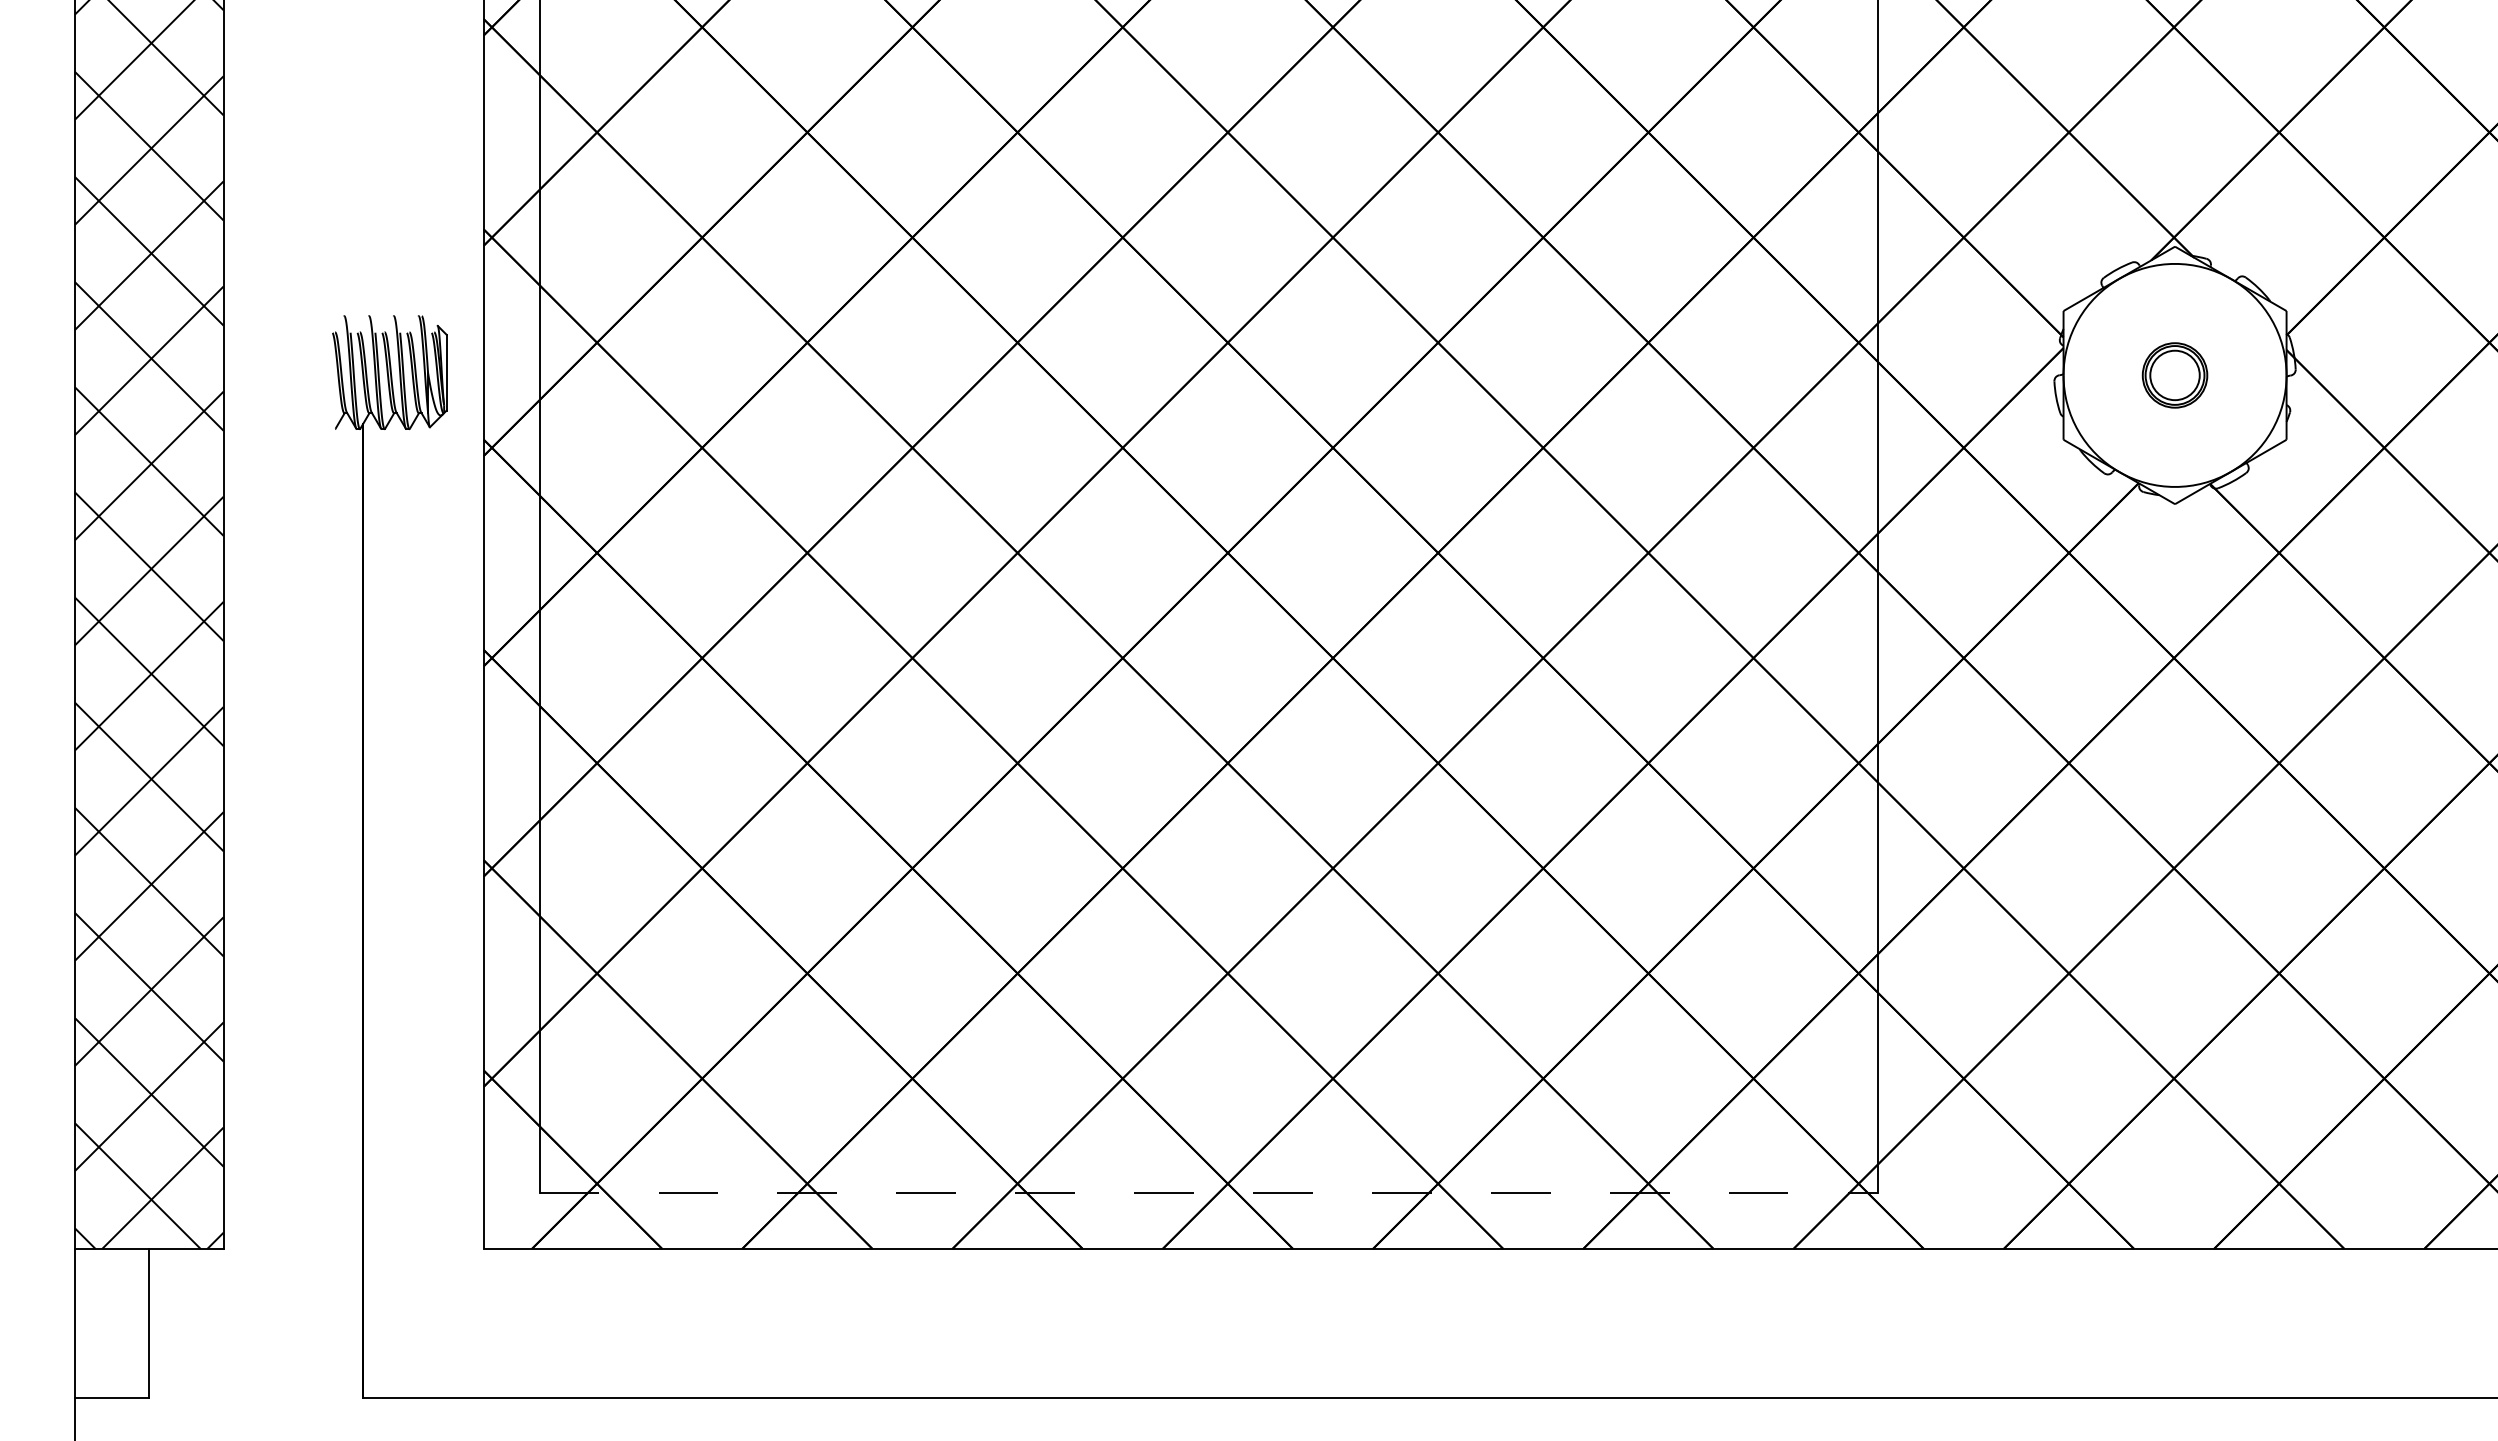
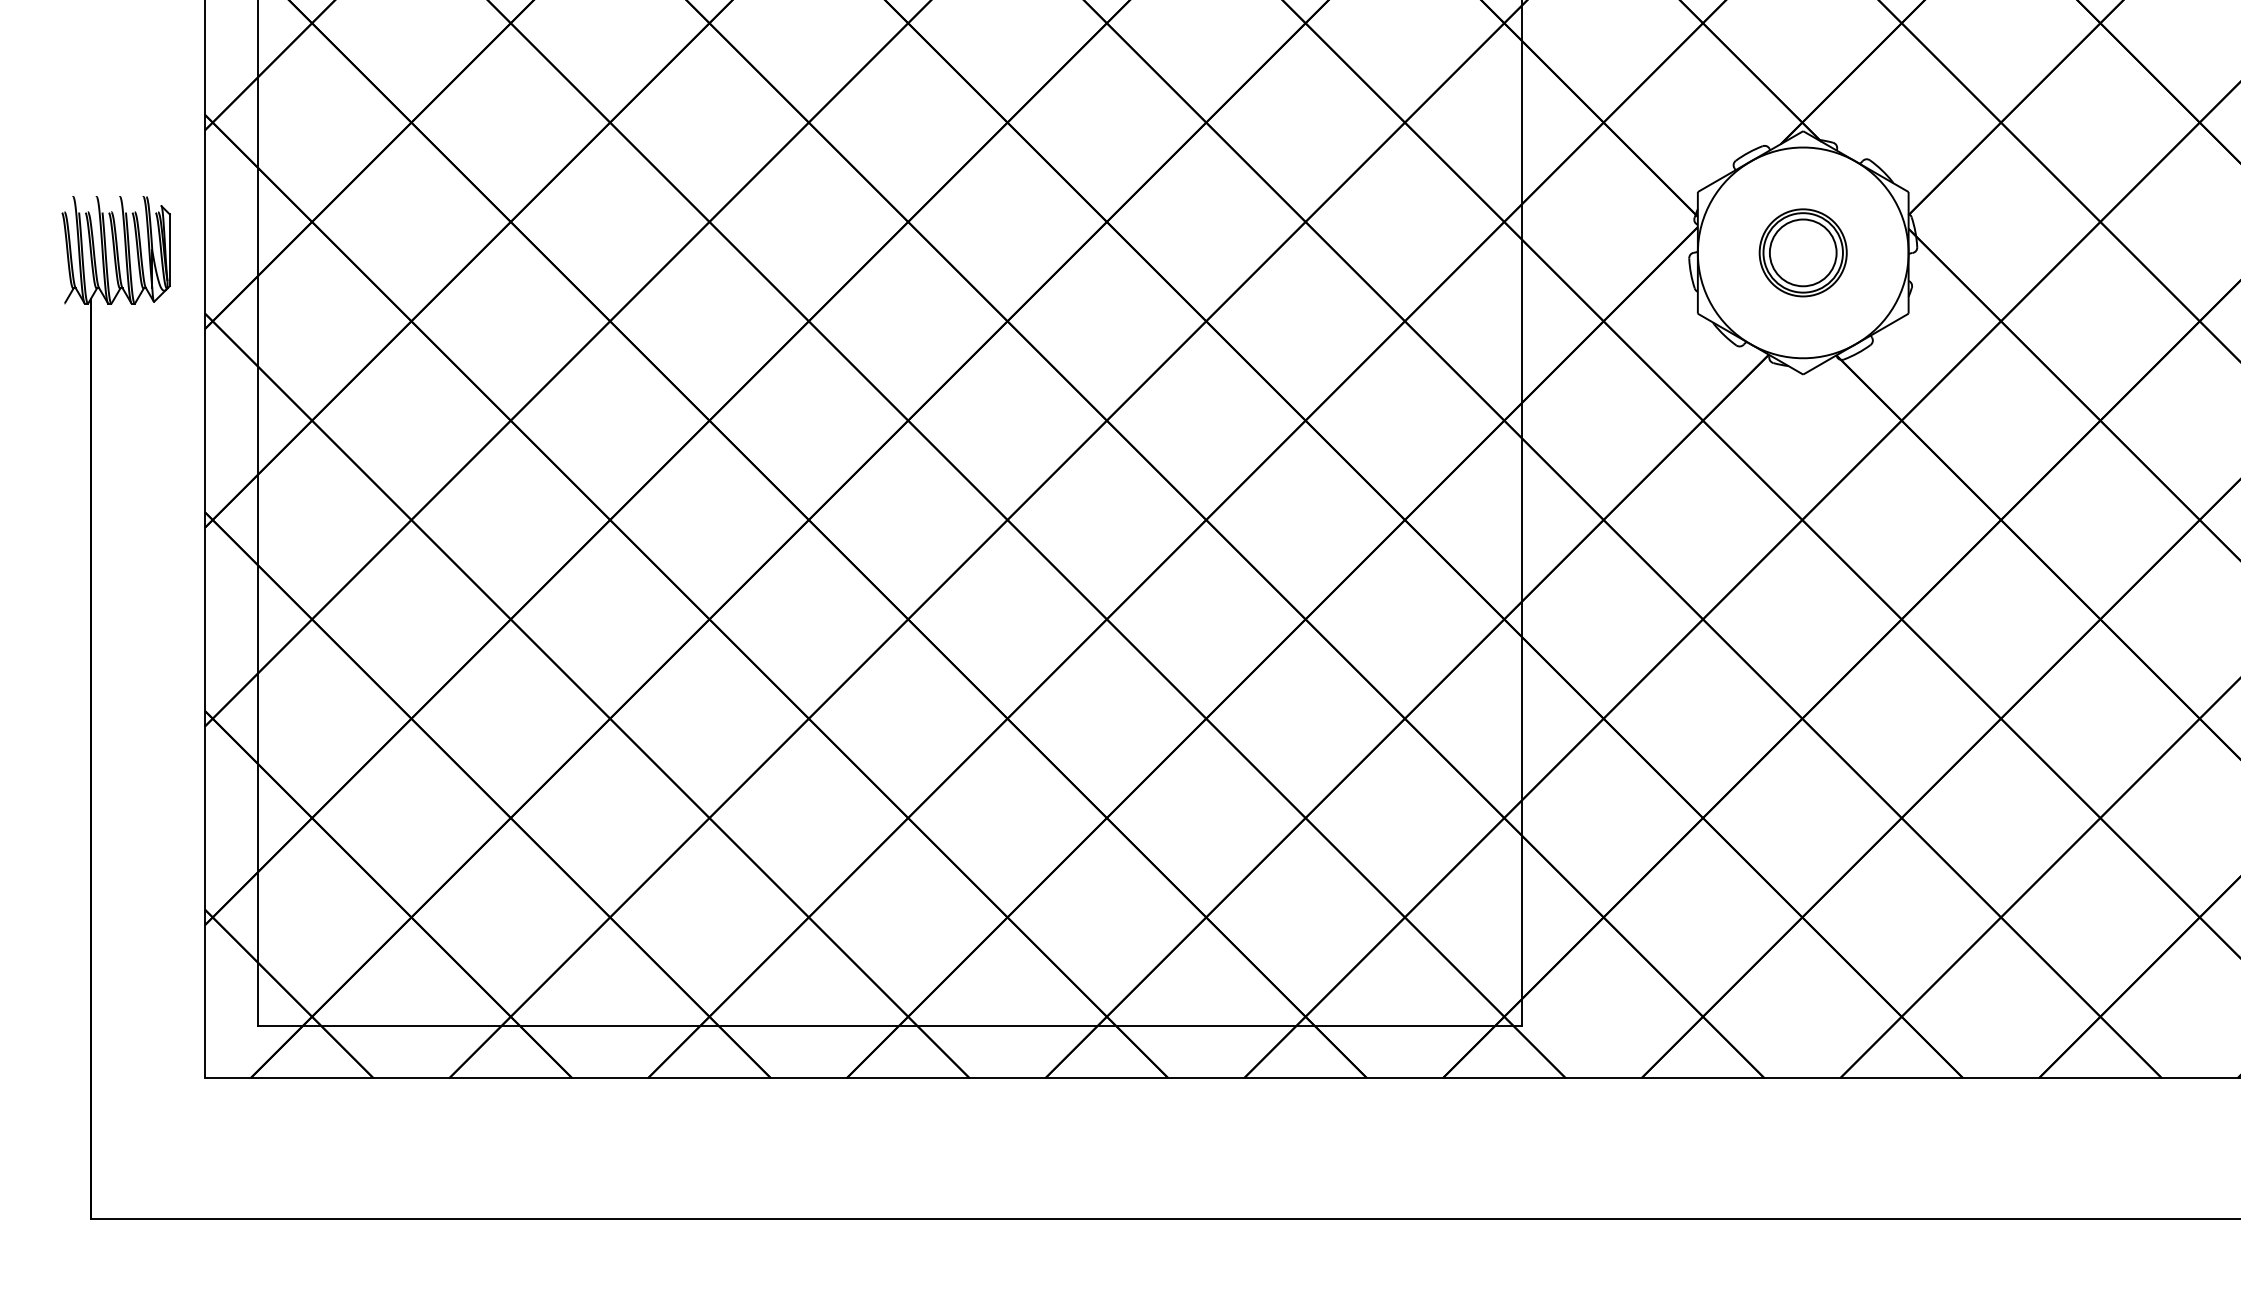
part: (2174, 375) -> (1802, 252), size x1.43
line: (1209, 1193) -> (890, 1025), dashed -> solid

